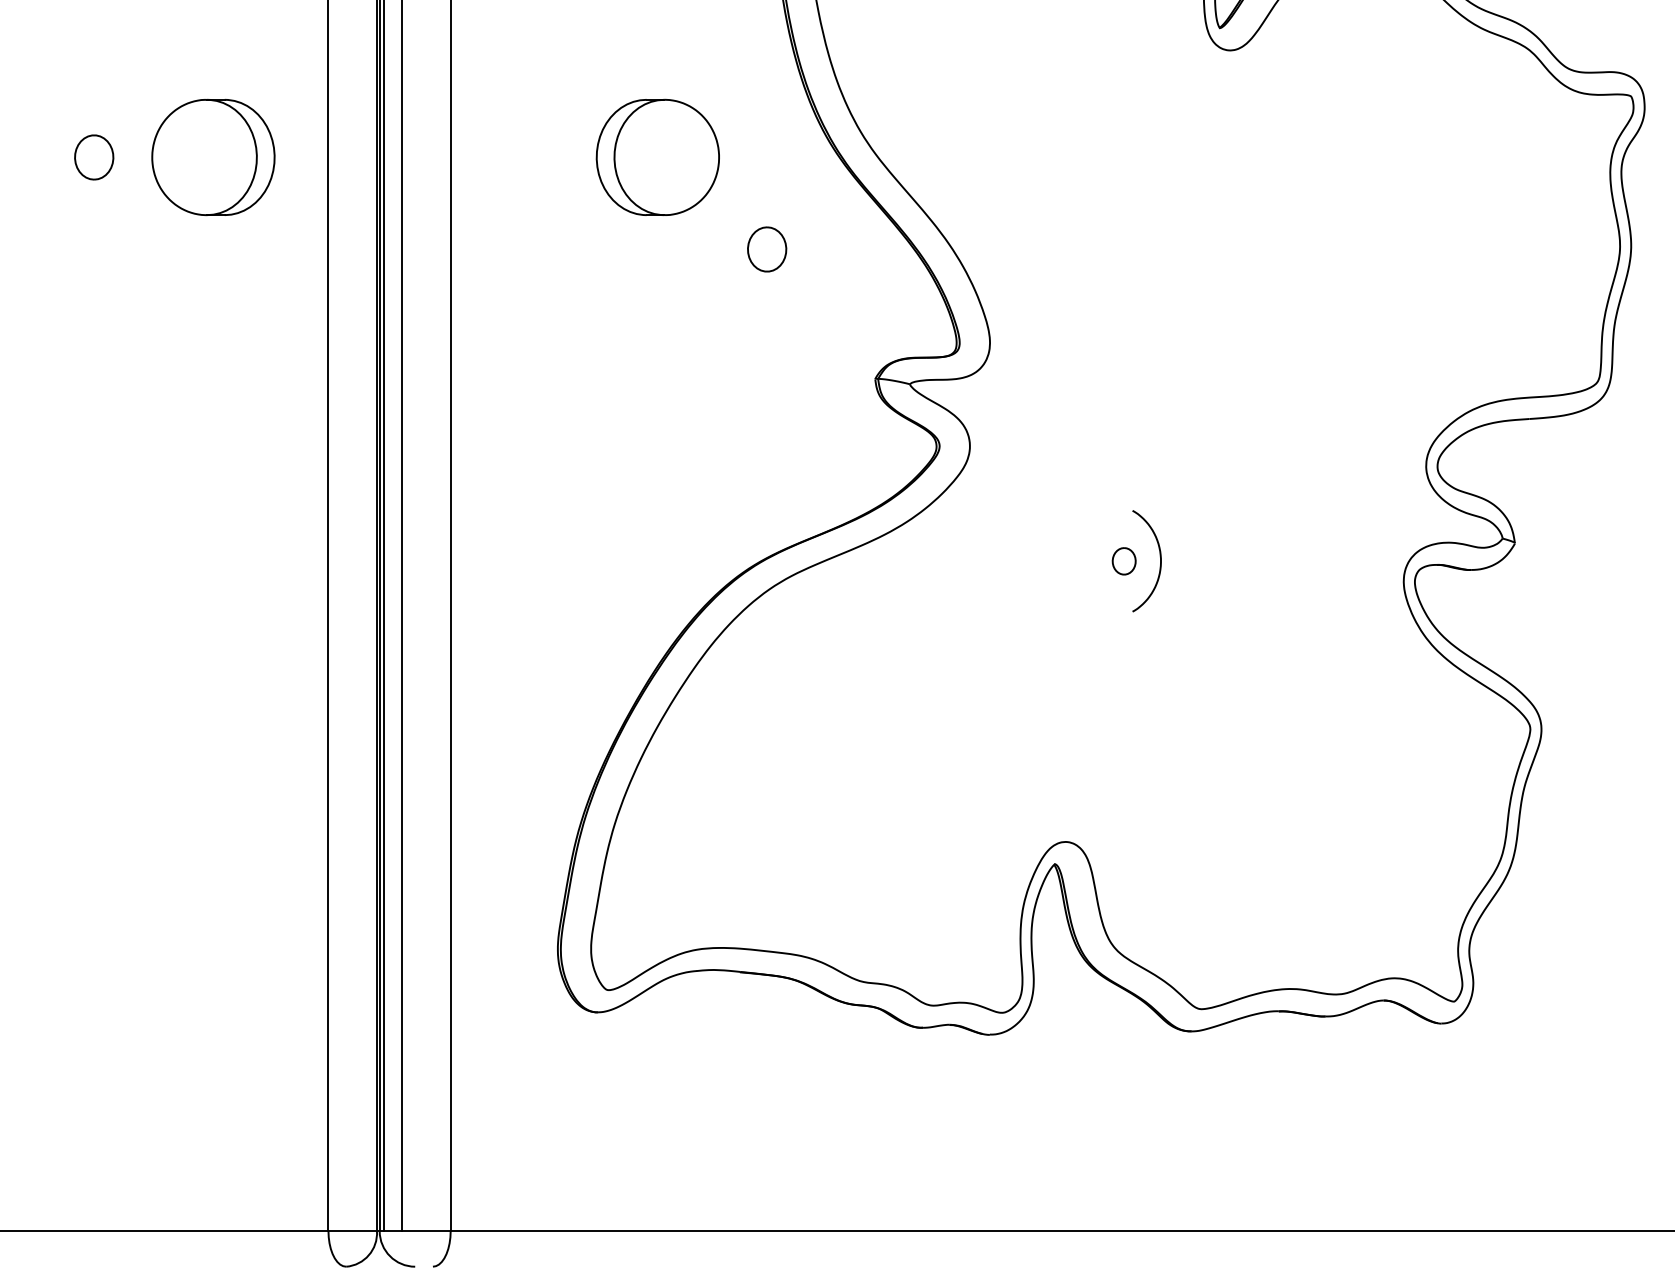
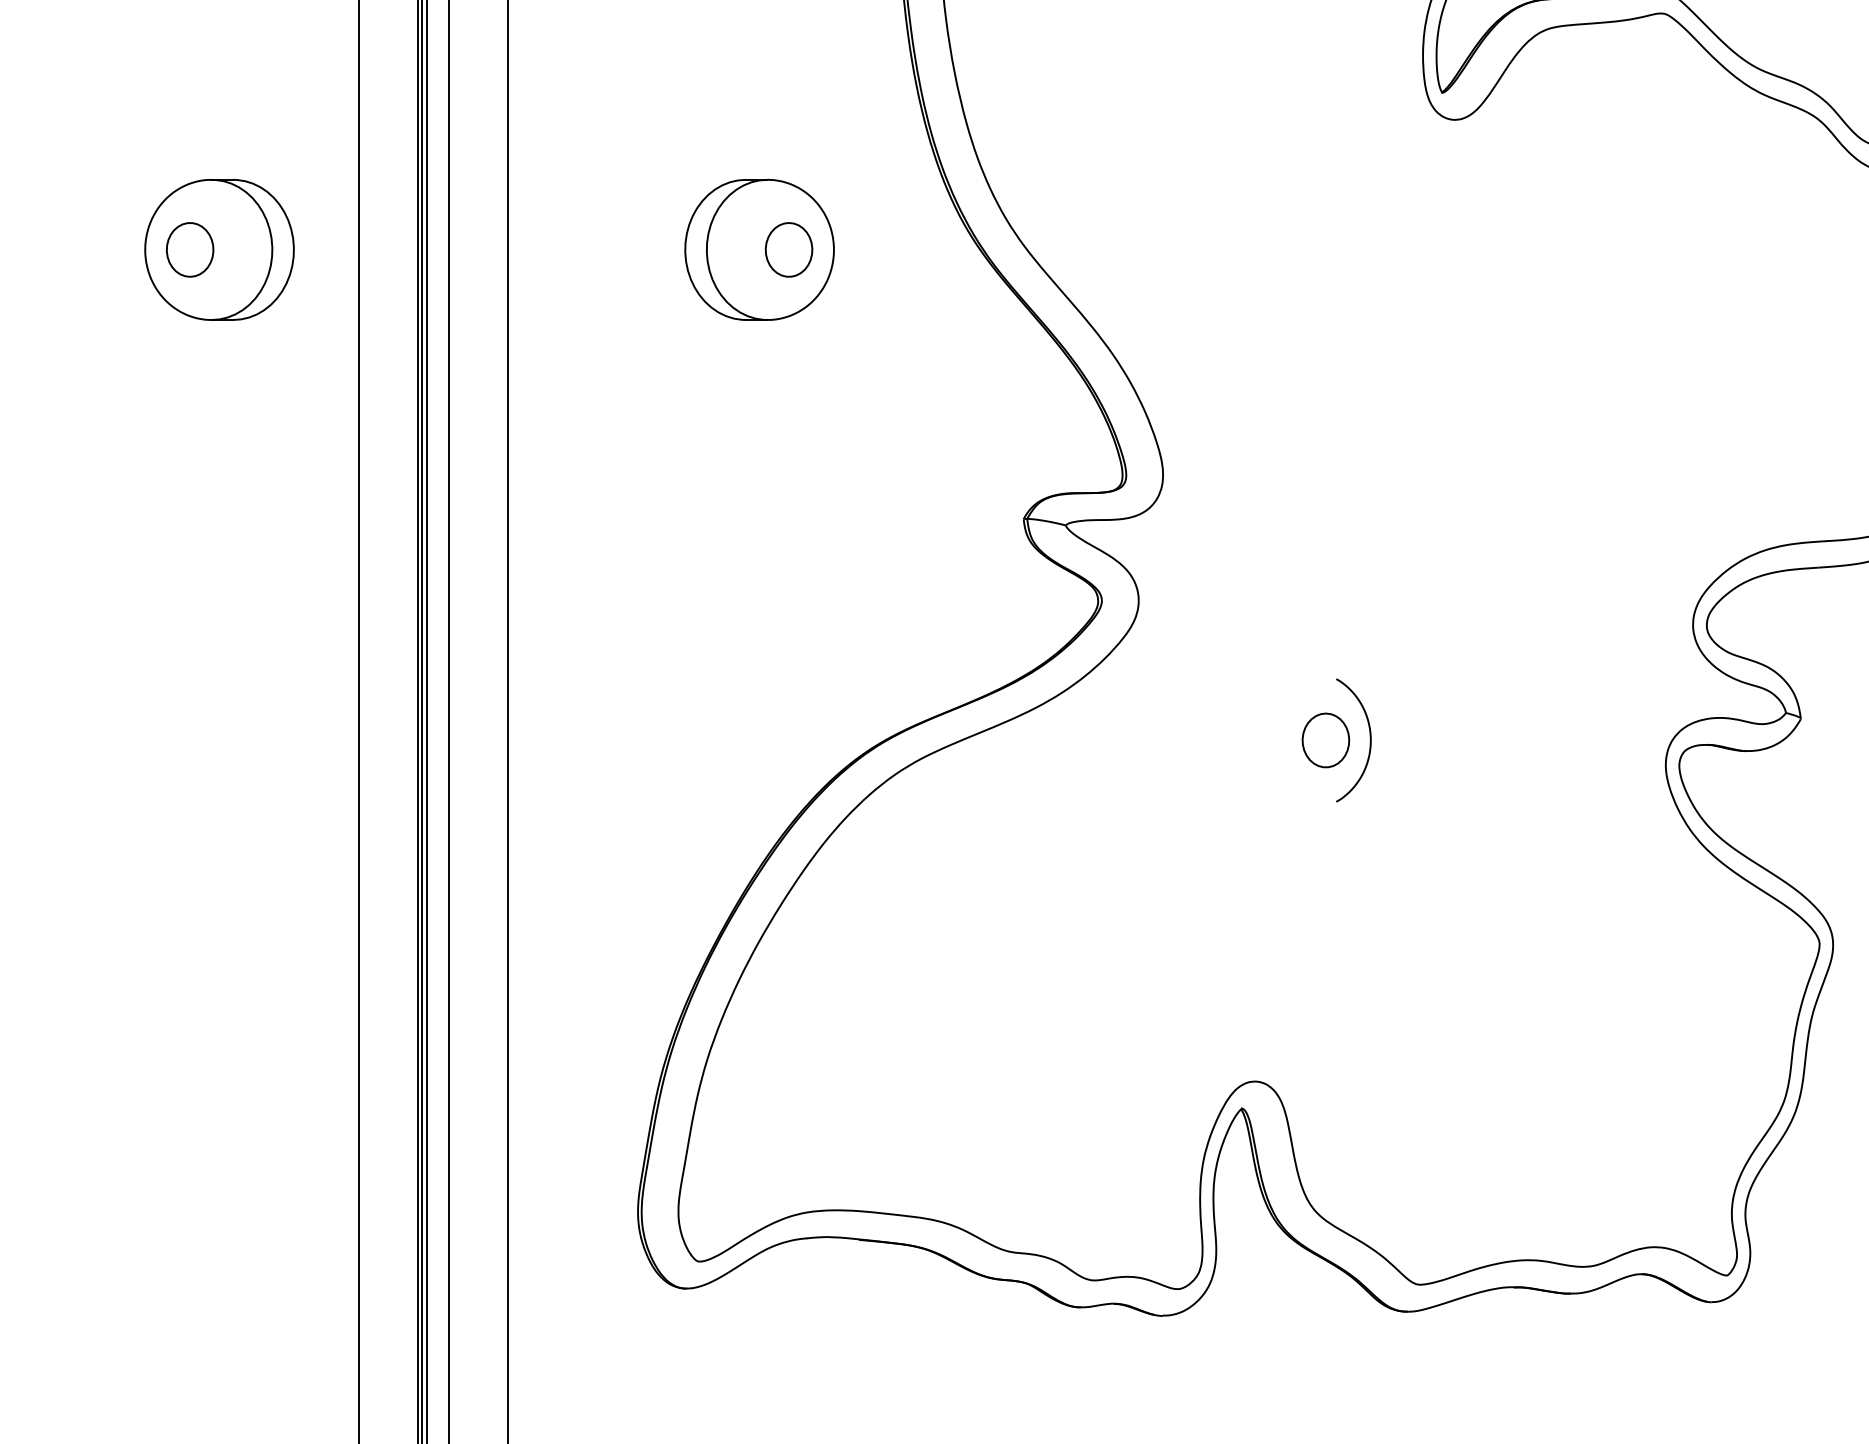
part: (94, 157) -> (190, 249), moved
part: (767, 249) -> (789, 249), moved
part: (1124, 561) -> (1326, 740), size x1.67

